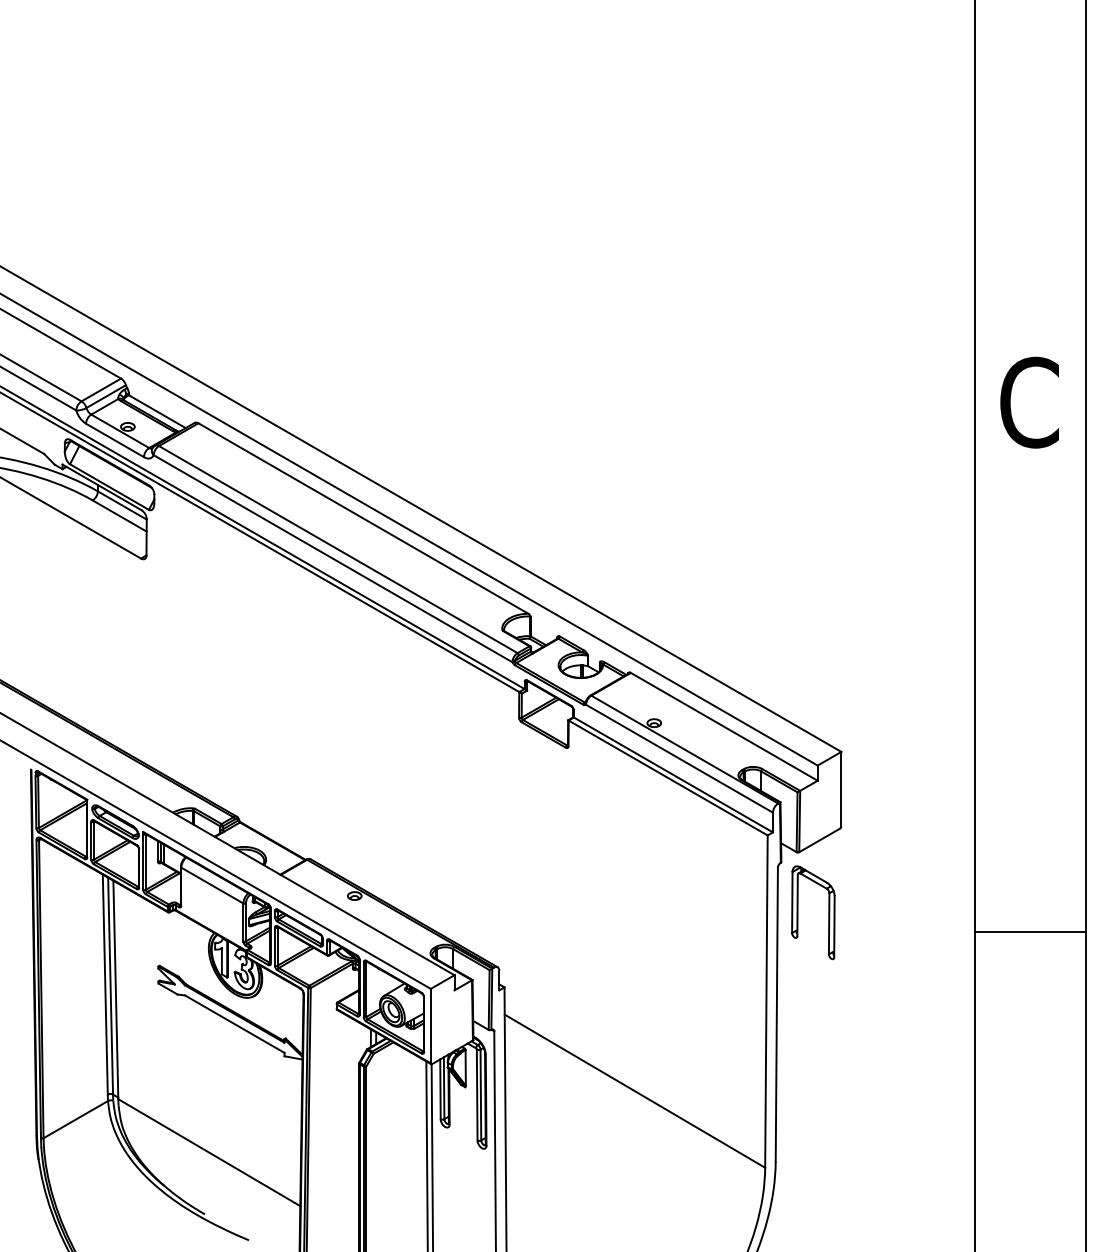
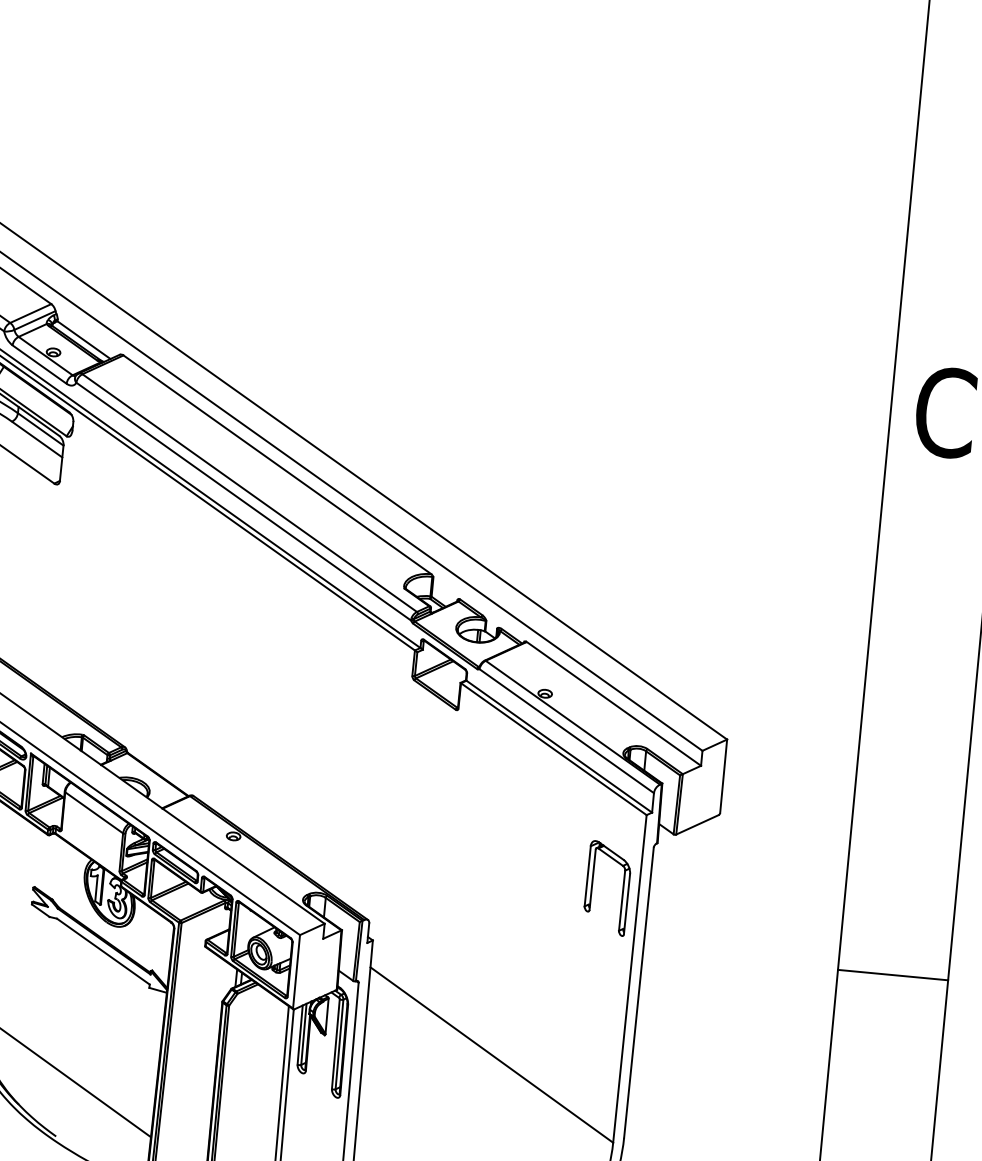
part: (798, 912) -> (592, 886), moved
line: (1030, 931) -> (893, 974), moved

